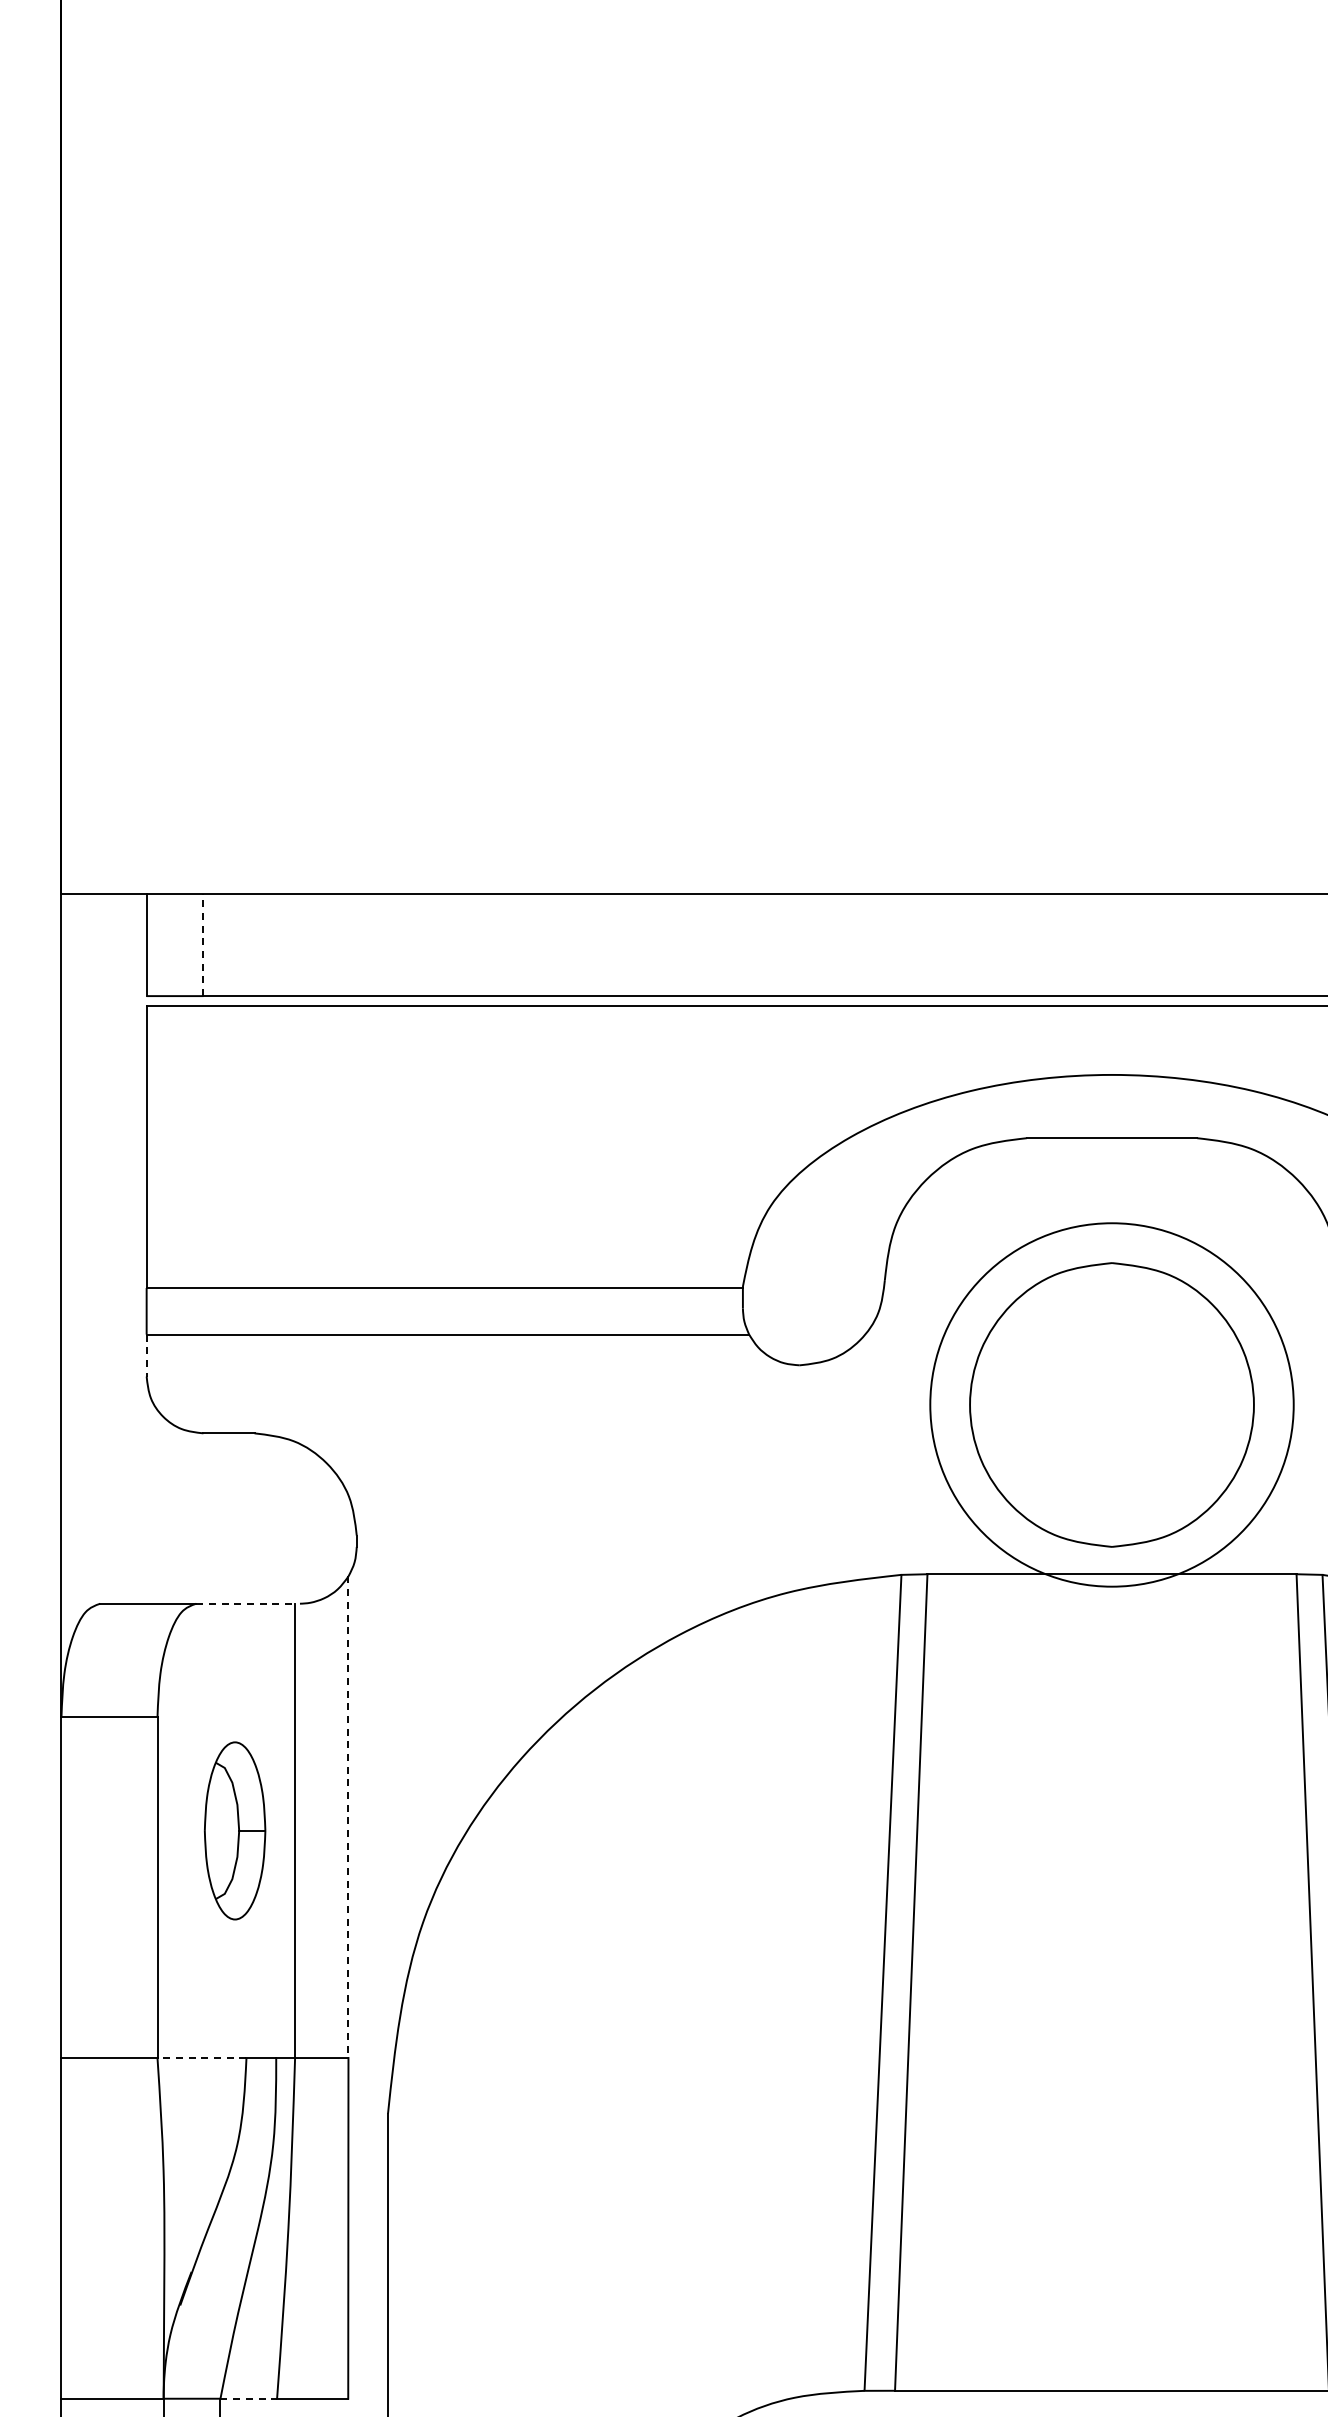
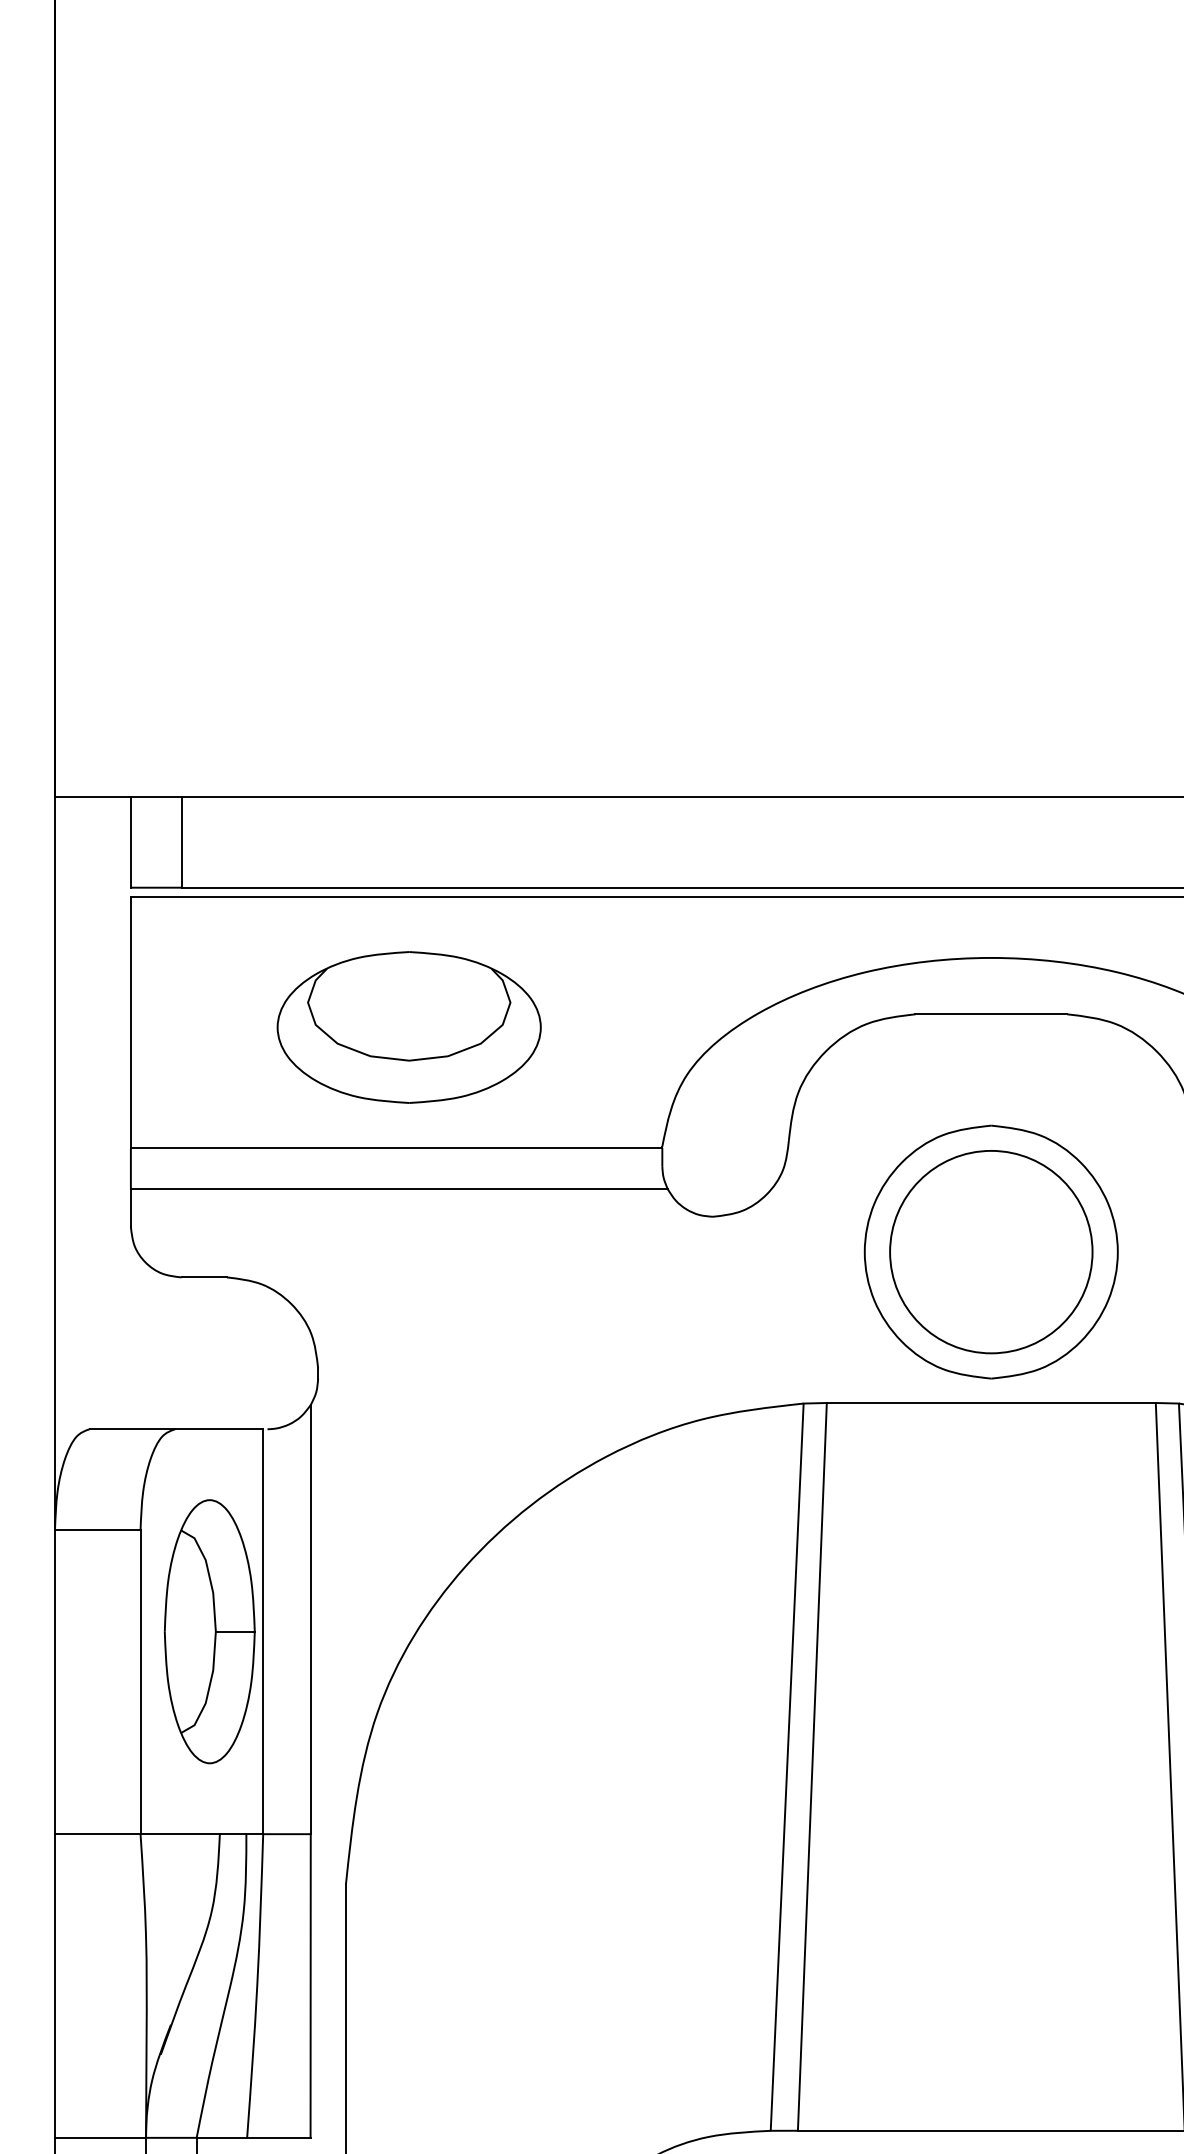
line: (203, 944) -> (181, 841), dashed -> solid
part: (458, 1152) -> (408, 1027), added
line: (146, 1356) -> (130, 1208), dashed -> solid
circle: (1111, 1404) -> (990, 1251), size x0.62
line: (246, 1603) -> (219, 1429), dashed -> solid
line: (348, 1817) -> (310, 1619), dashed -> solid
part: (234, 1830) -> (209, 1631), size x1.67
line: (201, 2058) -> (179, 1834), dashed -> solid
line: (249, 2398) -> (222, 2137), dashed -> solid

